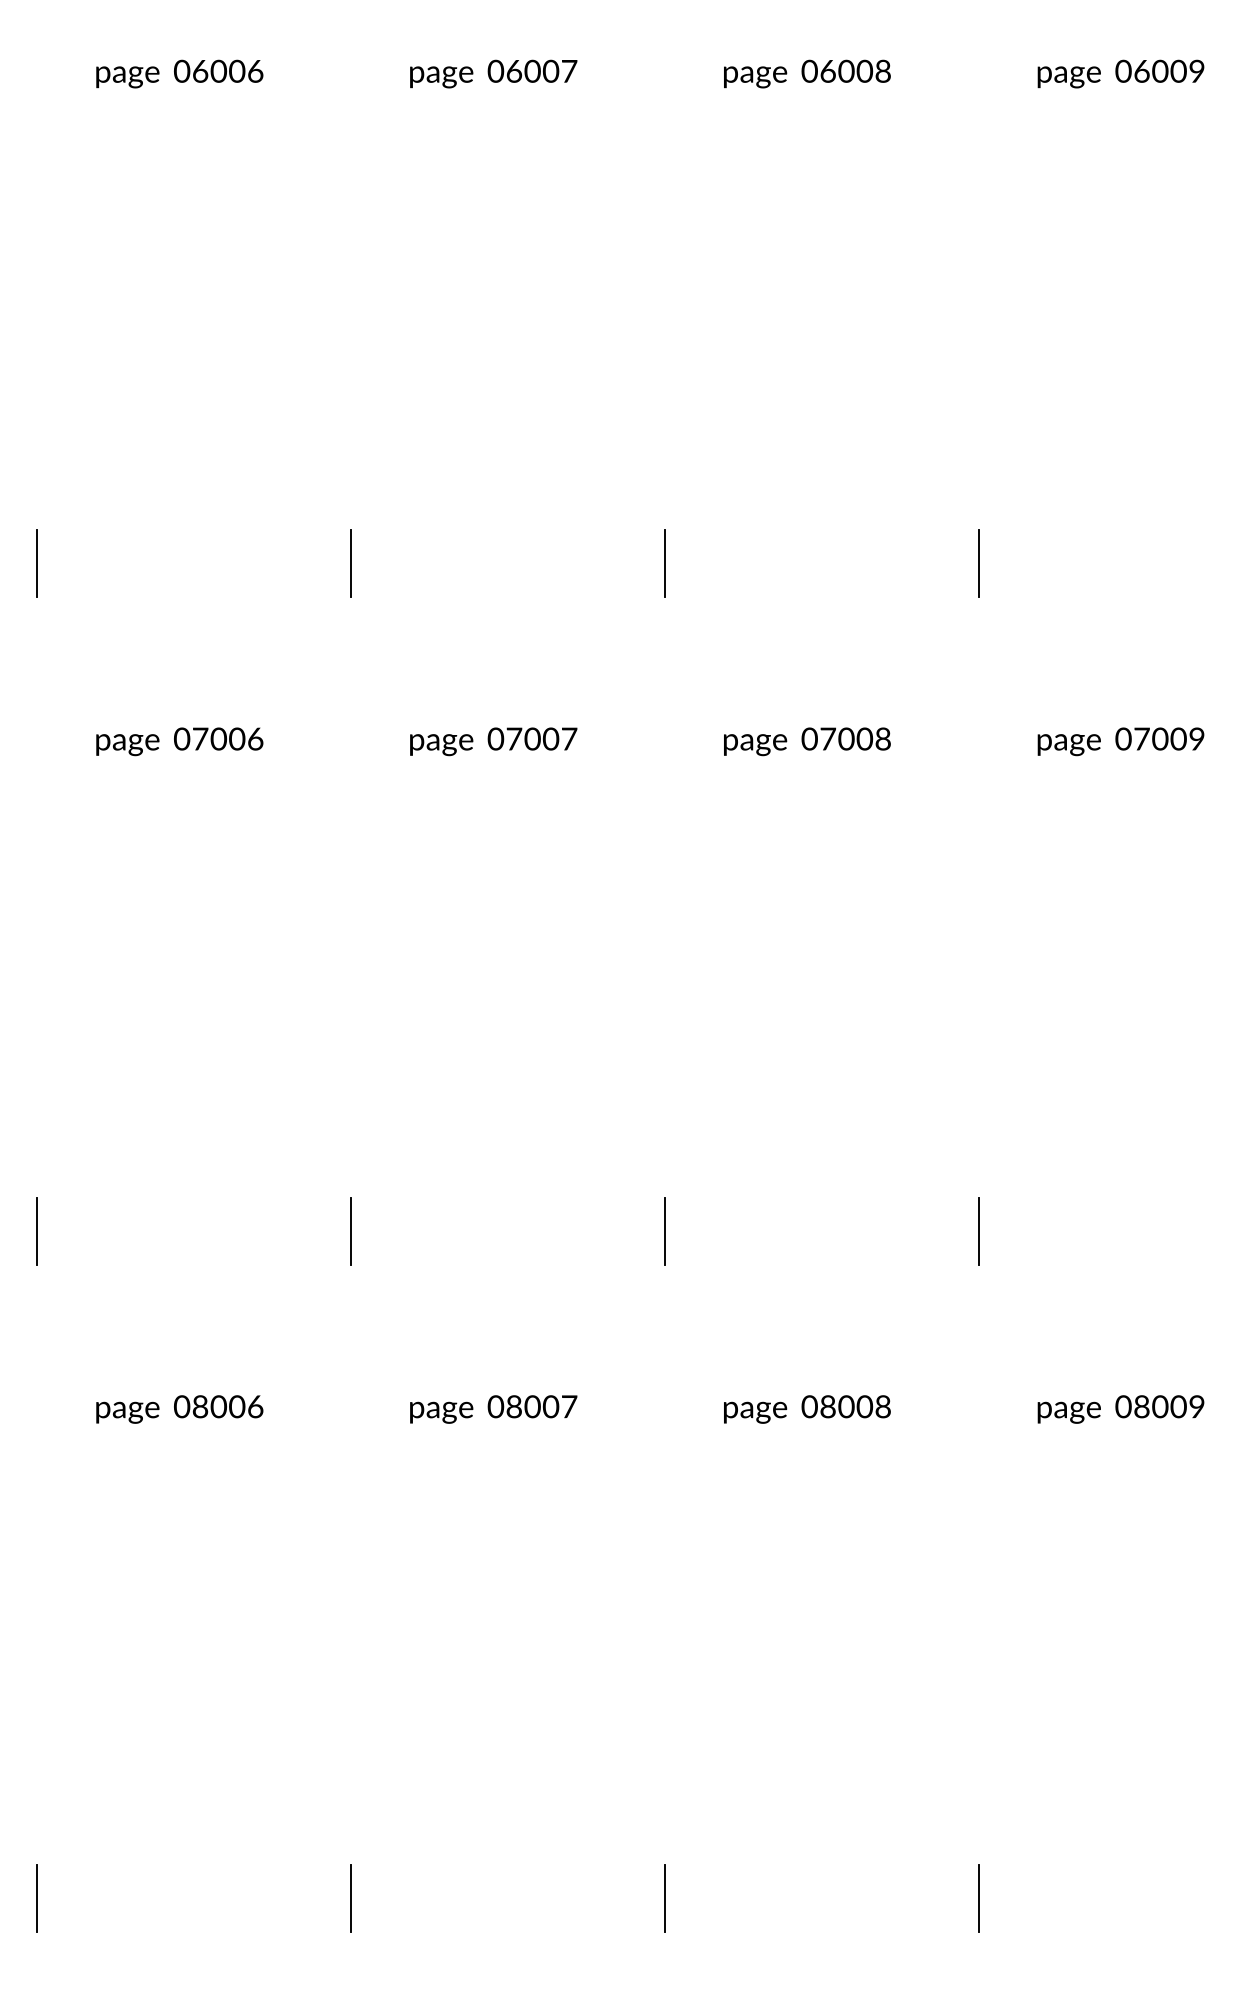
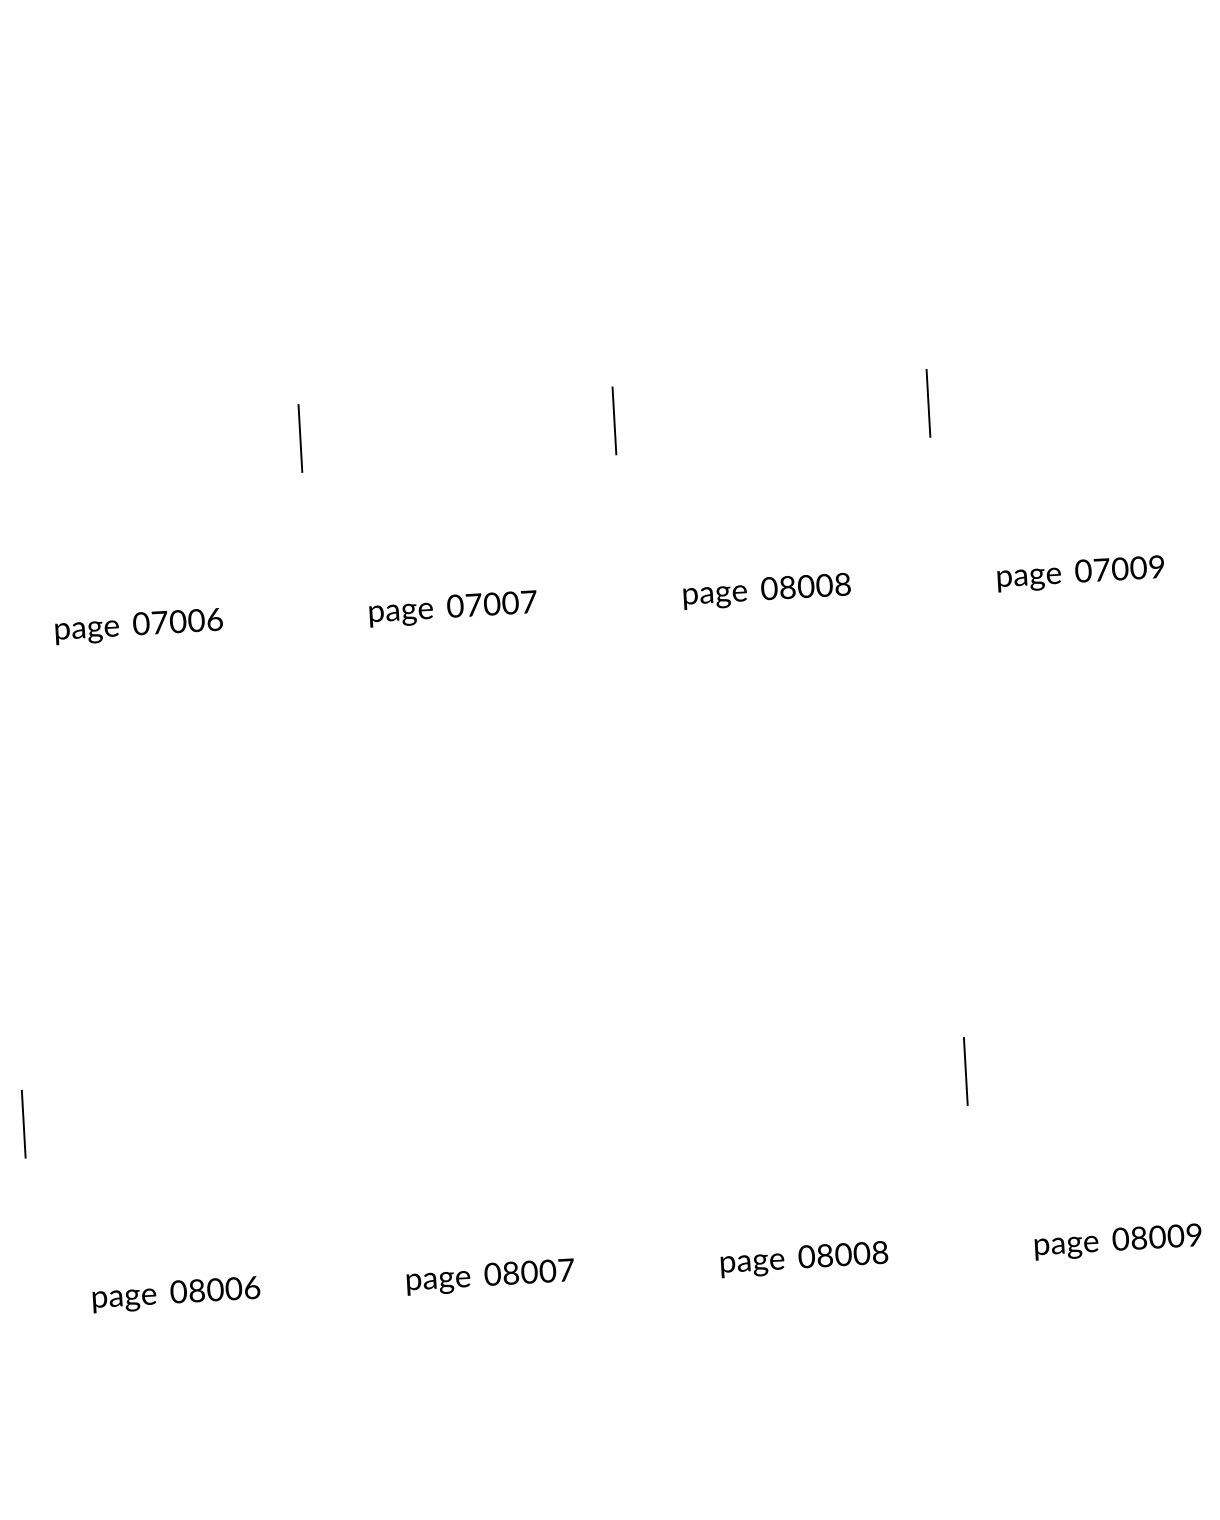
text: (828, 738) -> (788, 586), 07008 -> 08008
line: (350, 1230) -> (337, 1106), removed
line: (664, 1230) -> (651, 1088), removed

